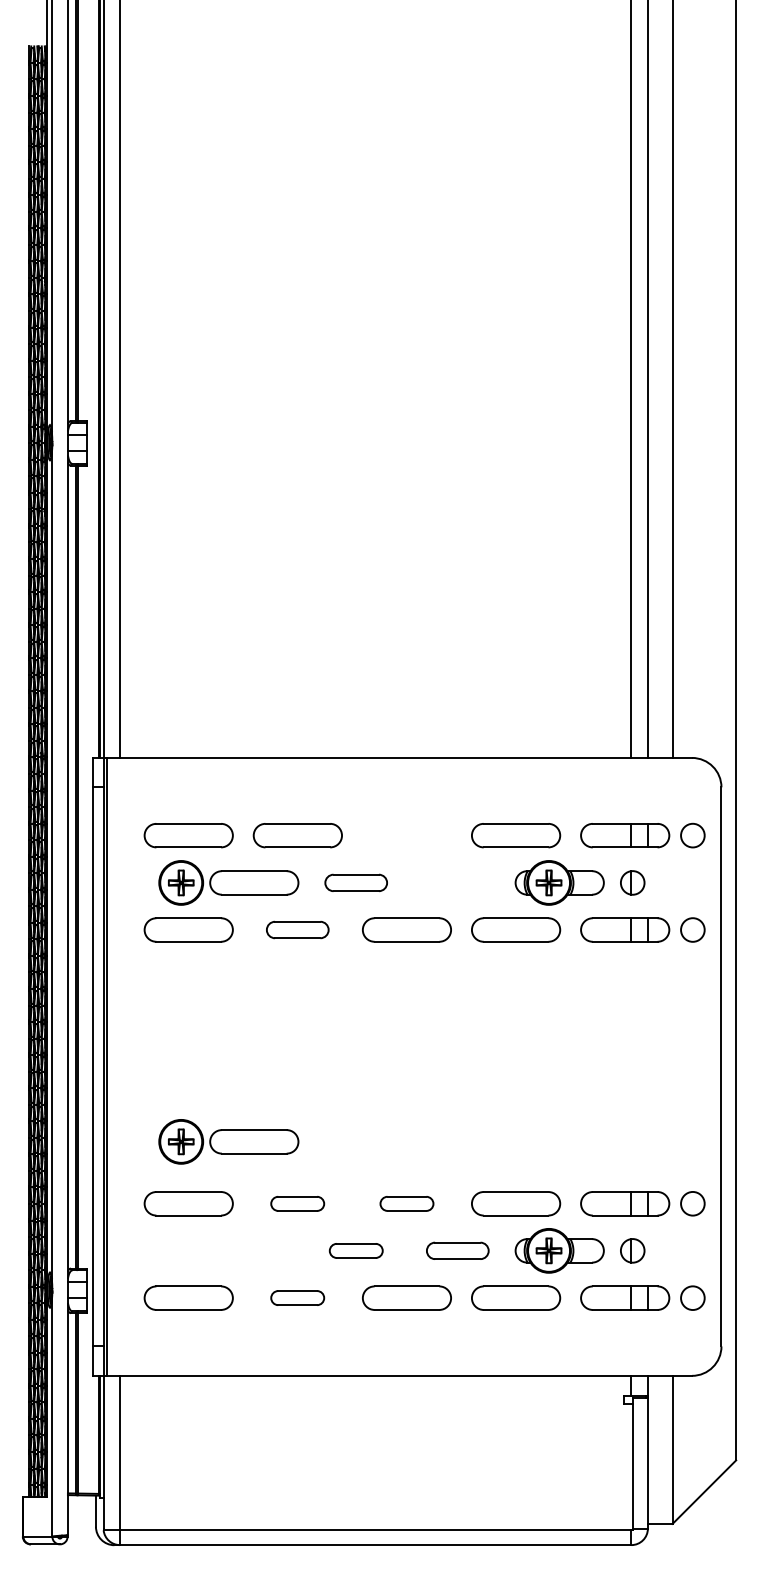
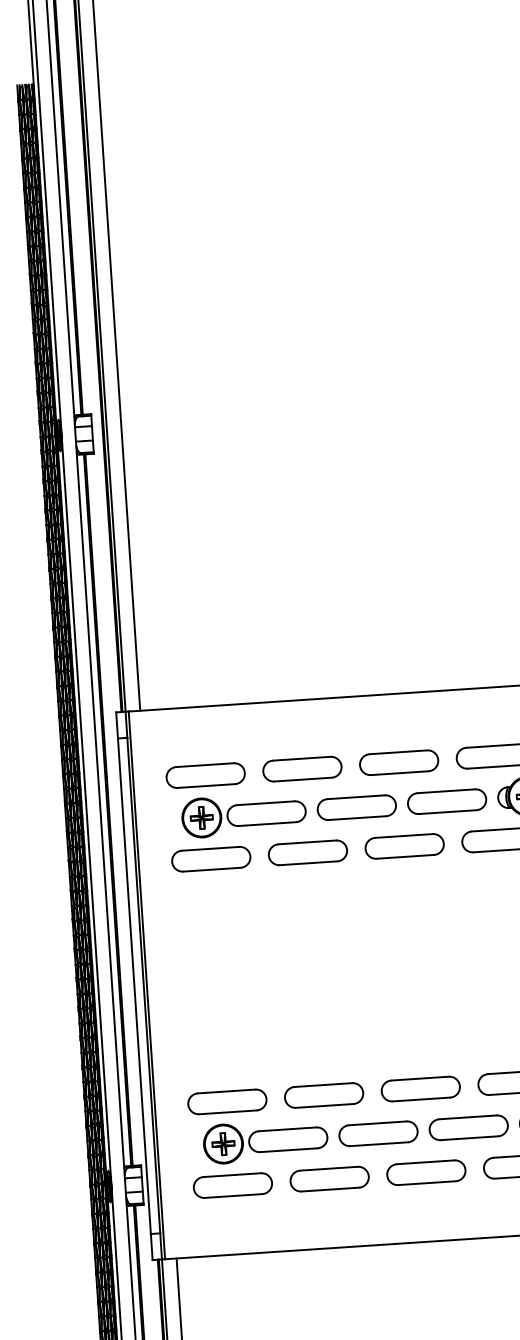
part: (406, 835) -> (398, 762), added
part: (356, 882) -> (357, 807), size x1.43
part: (457, 882) -> (446, 801), added
part: (297, 929) -> (307, 852), size x1.43
part: (228, 1141) -> (265, 1140), moved
part: (297, 1203) -> (323, 1095), size x1.67
part: (406, 1203) -> (420, 1088), size x1.67
part: (356, 1250) -> (378, 1133), size x1.67
part: (457, 1250) -> (468, 1127), size x1.43
part: (297, 1297) -> (329, 1178), size x1.67

